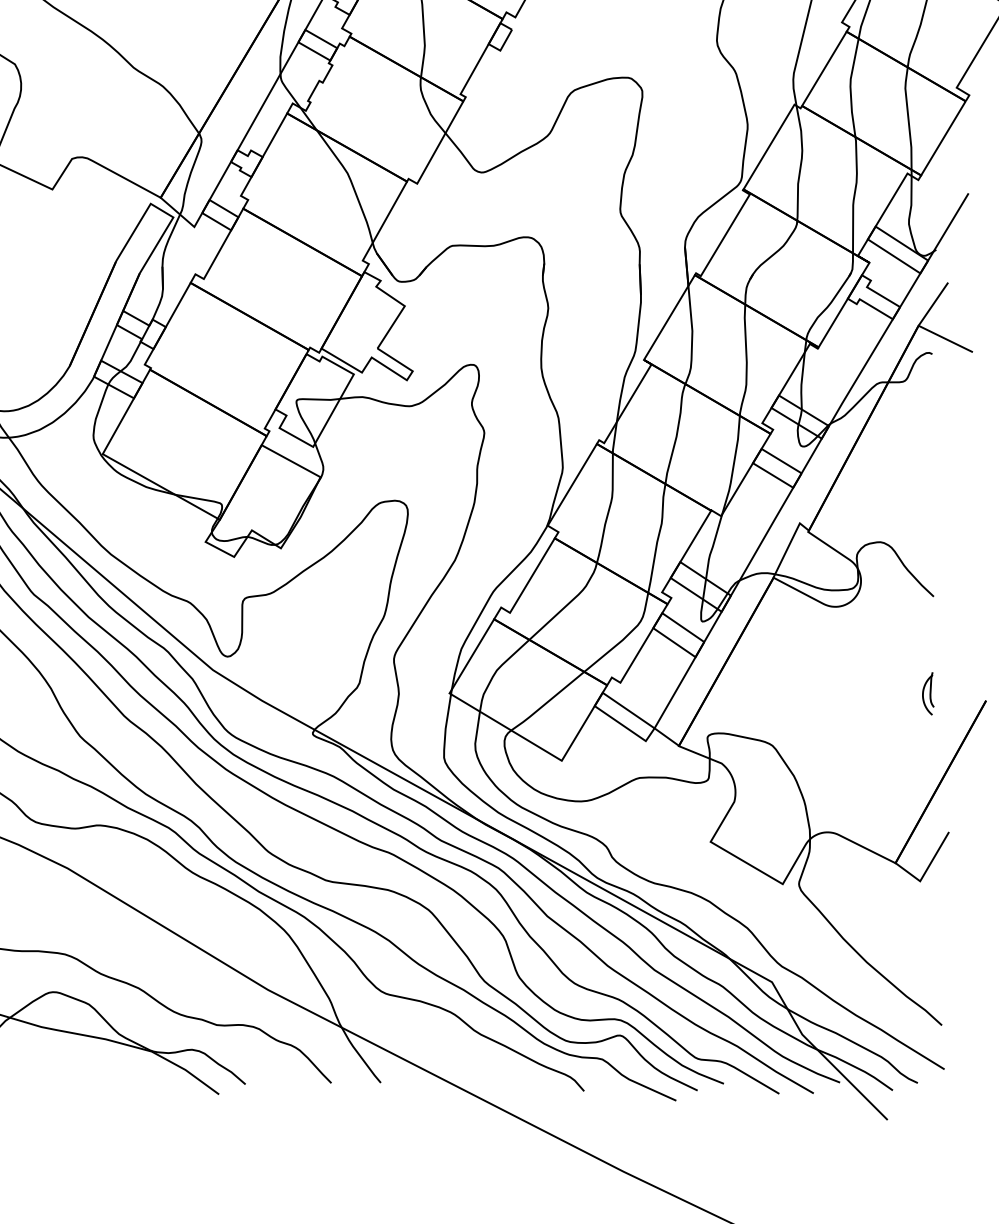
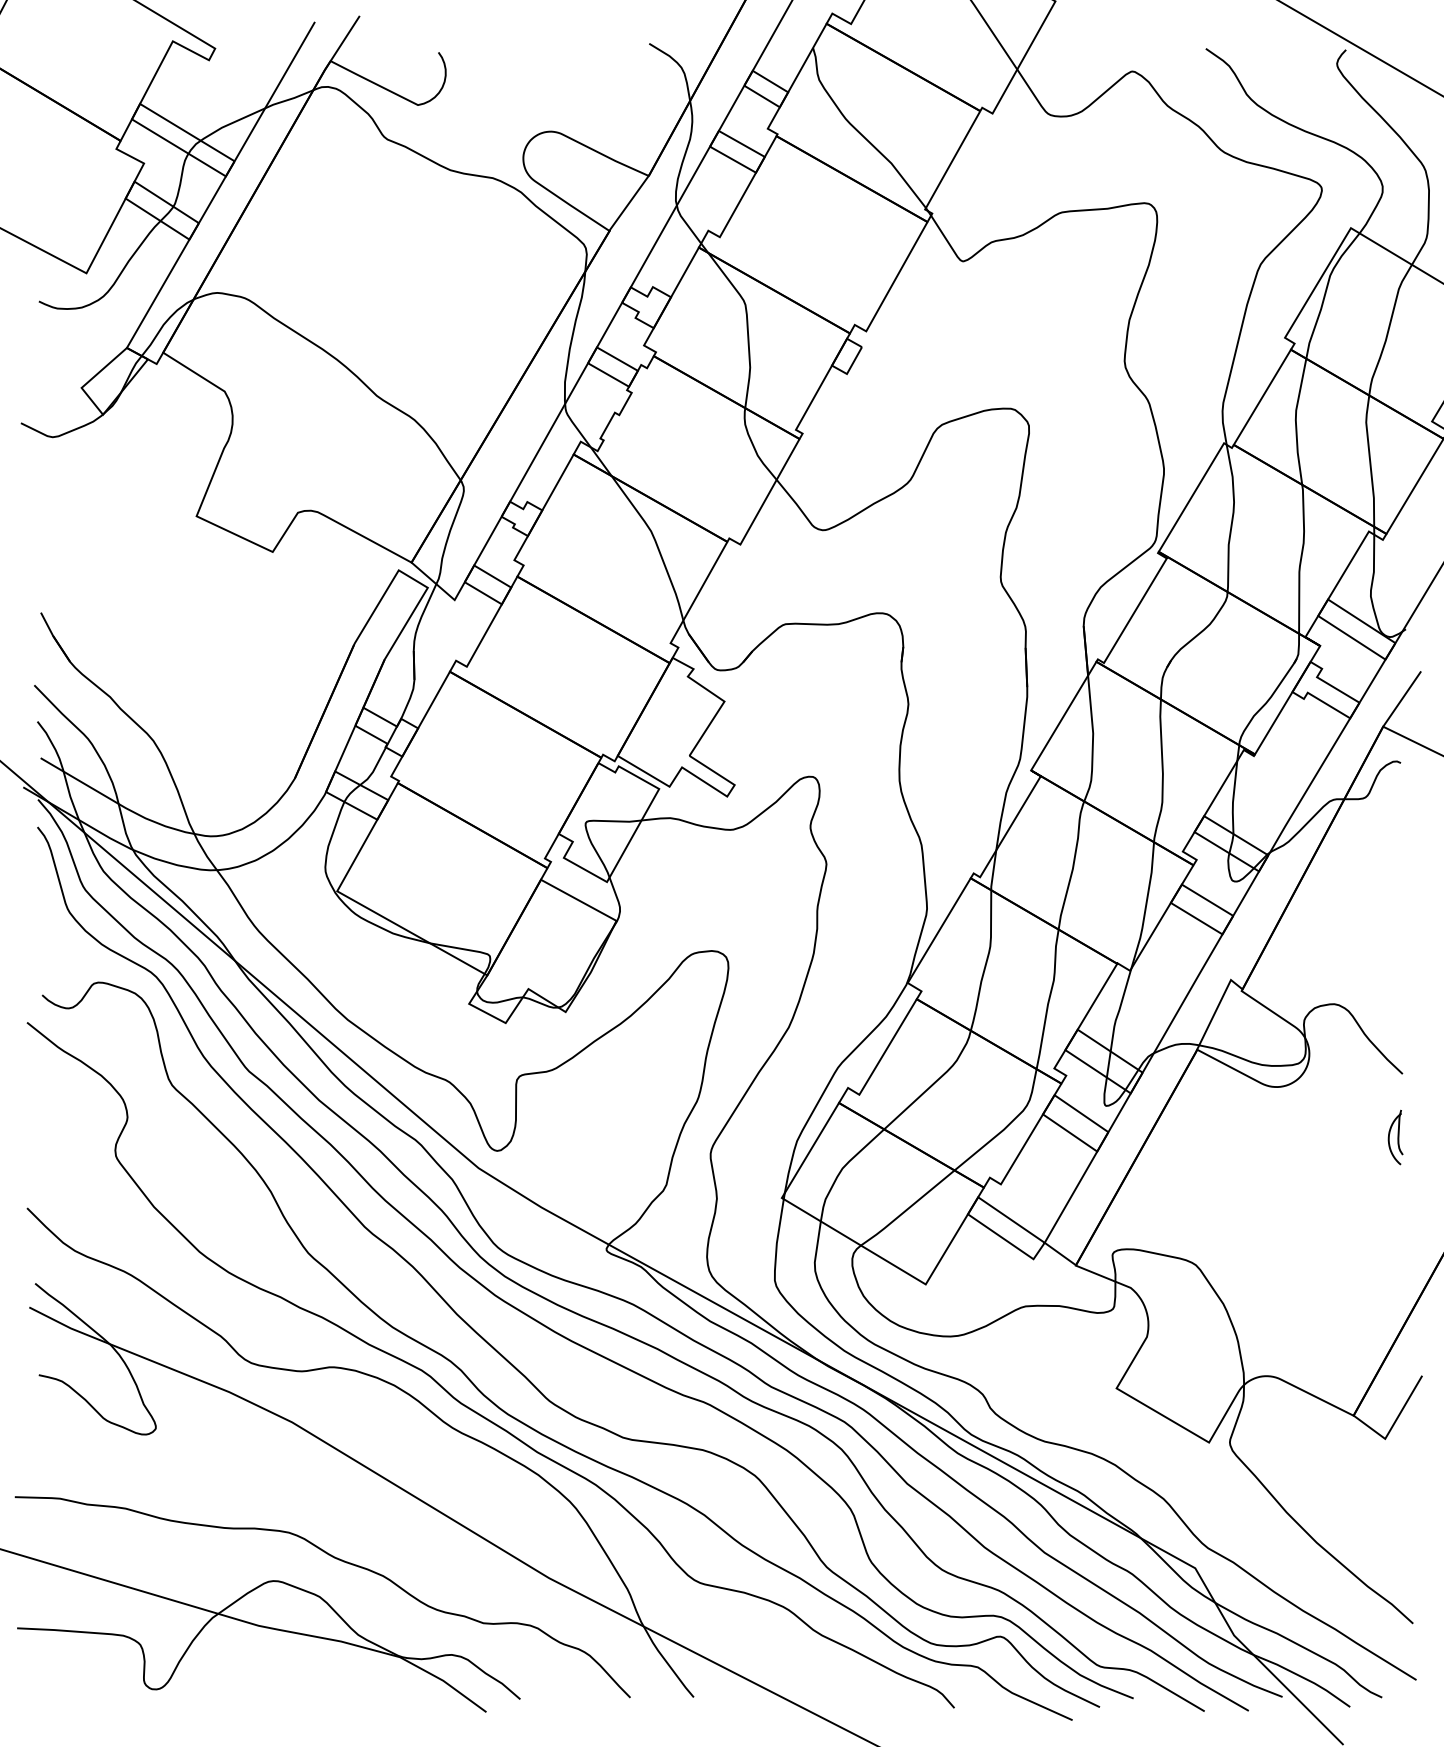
part: (928, 693) -> (1395, 1137), moved

